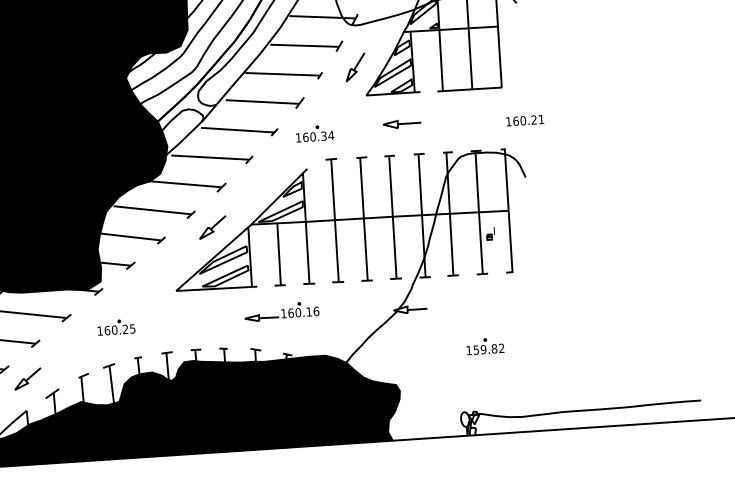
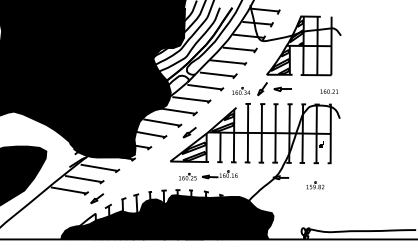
part: (355, 68) -> (262, 89), moved
text: (525, 120) -> (329, 91), moved
part: (115, 326) -> (187, 176), moved
part: (485, 346) -> (315, 185), moved

